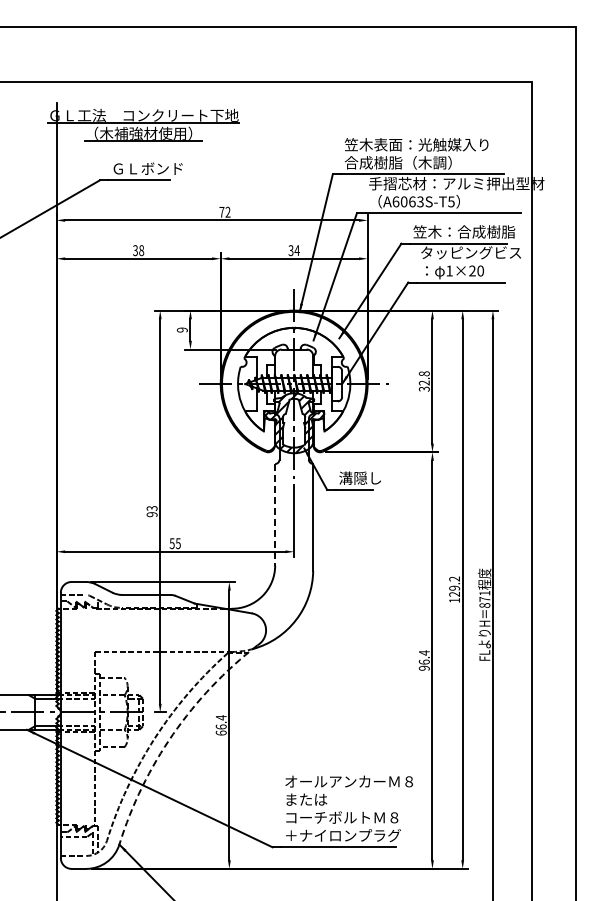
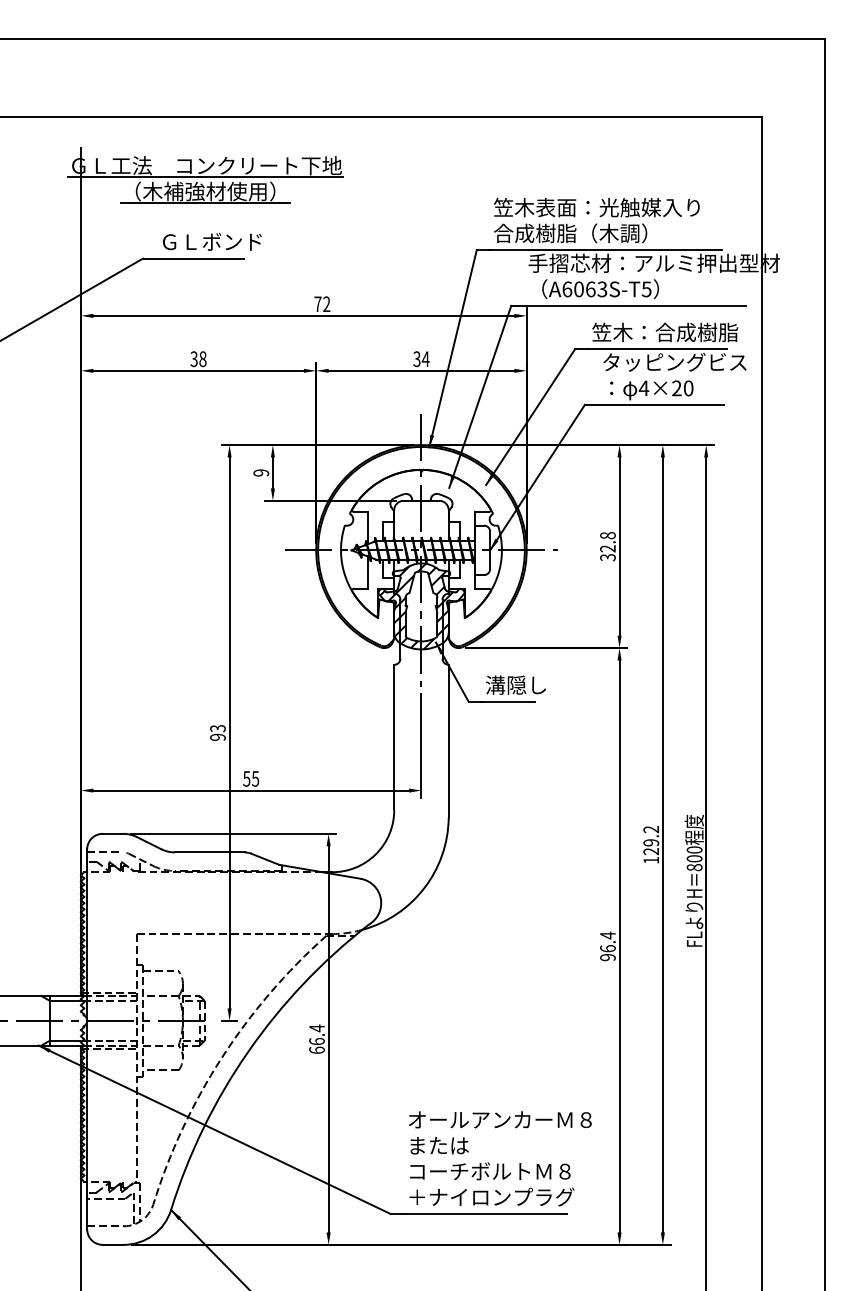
text: (449, 270) -> (643, 387), 1×20 -> 4×20
line: (275, 514) -> (394, 737), dashed -> solid
text: (484, 595) -> (694, 853), 871 -> 800
arc: (173, 734) -> (248, 1052), dashed -> solid

